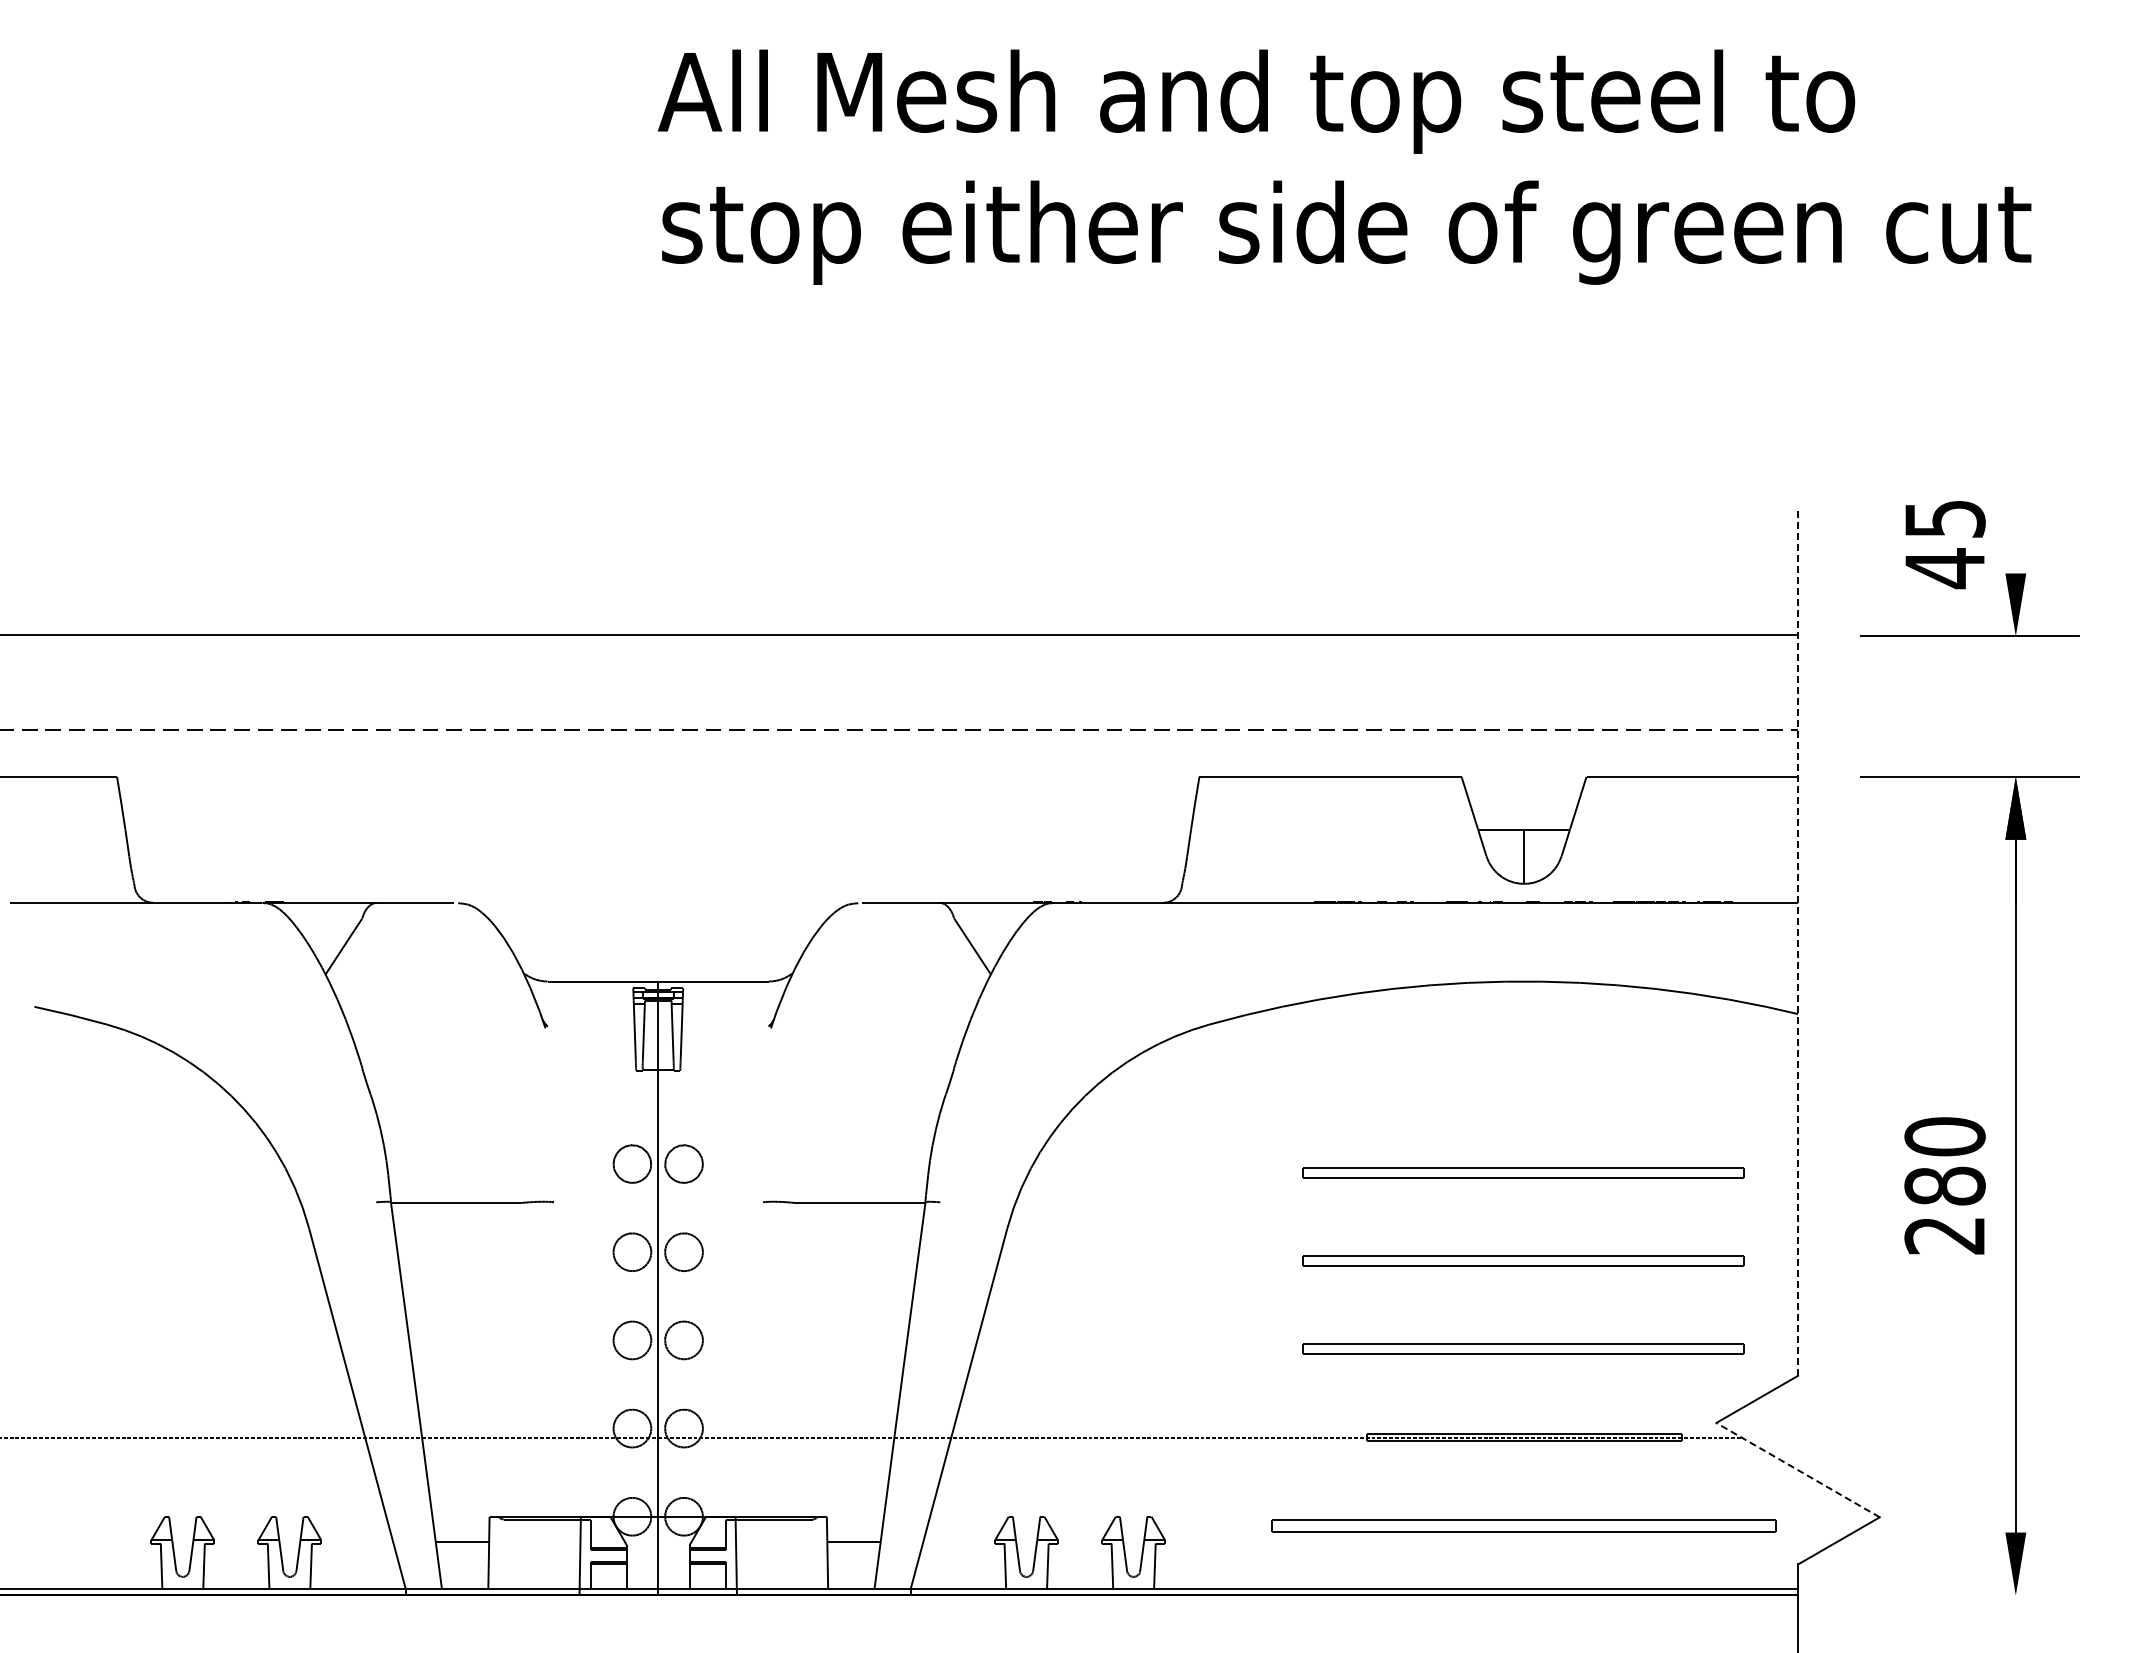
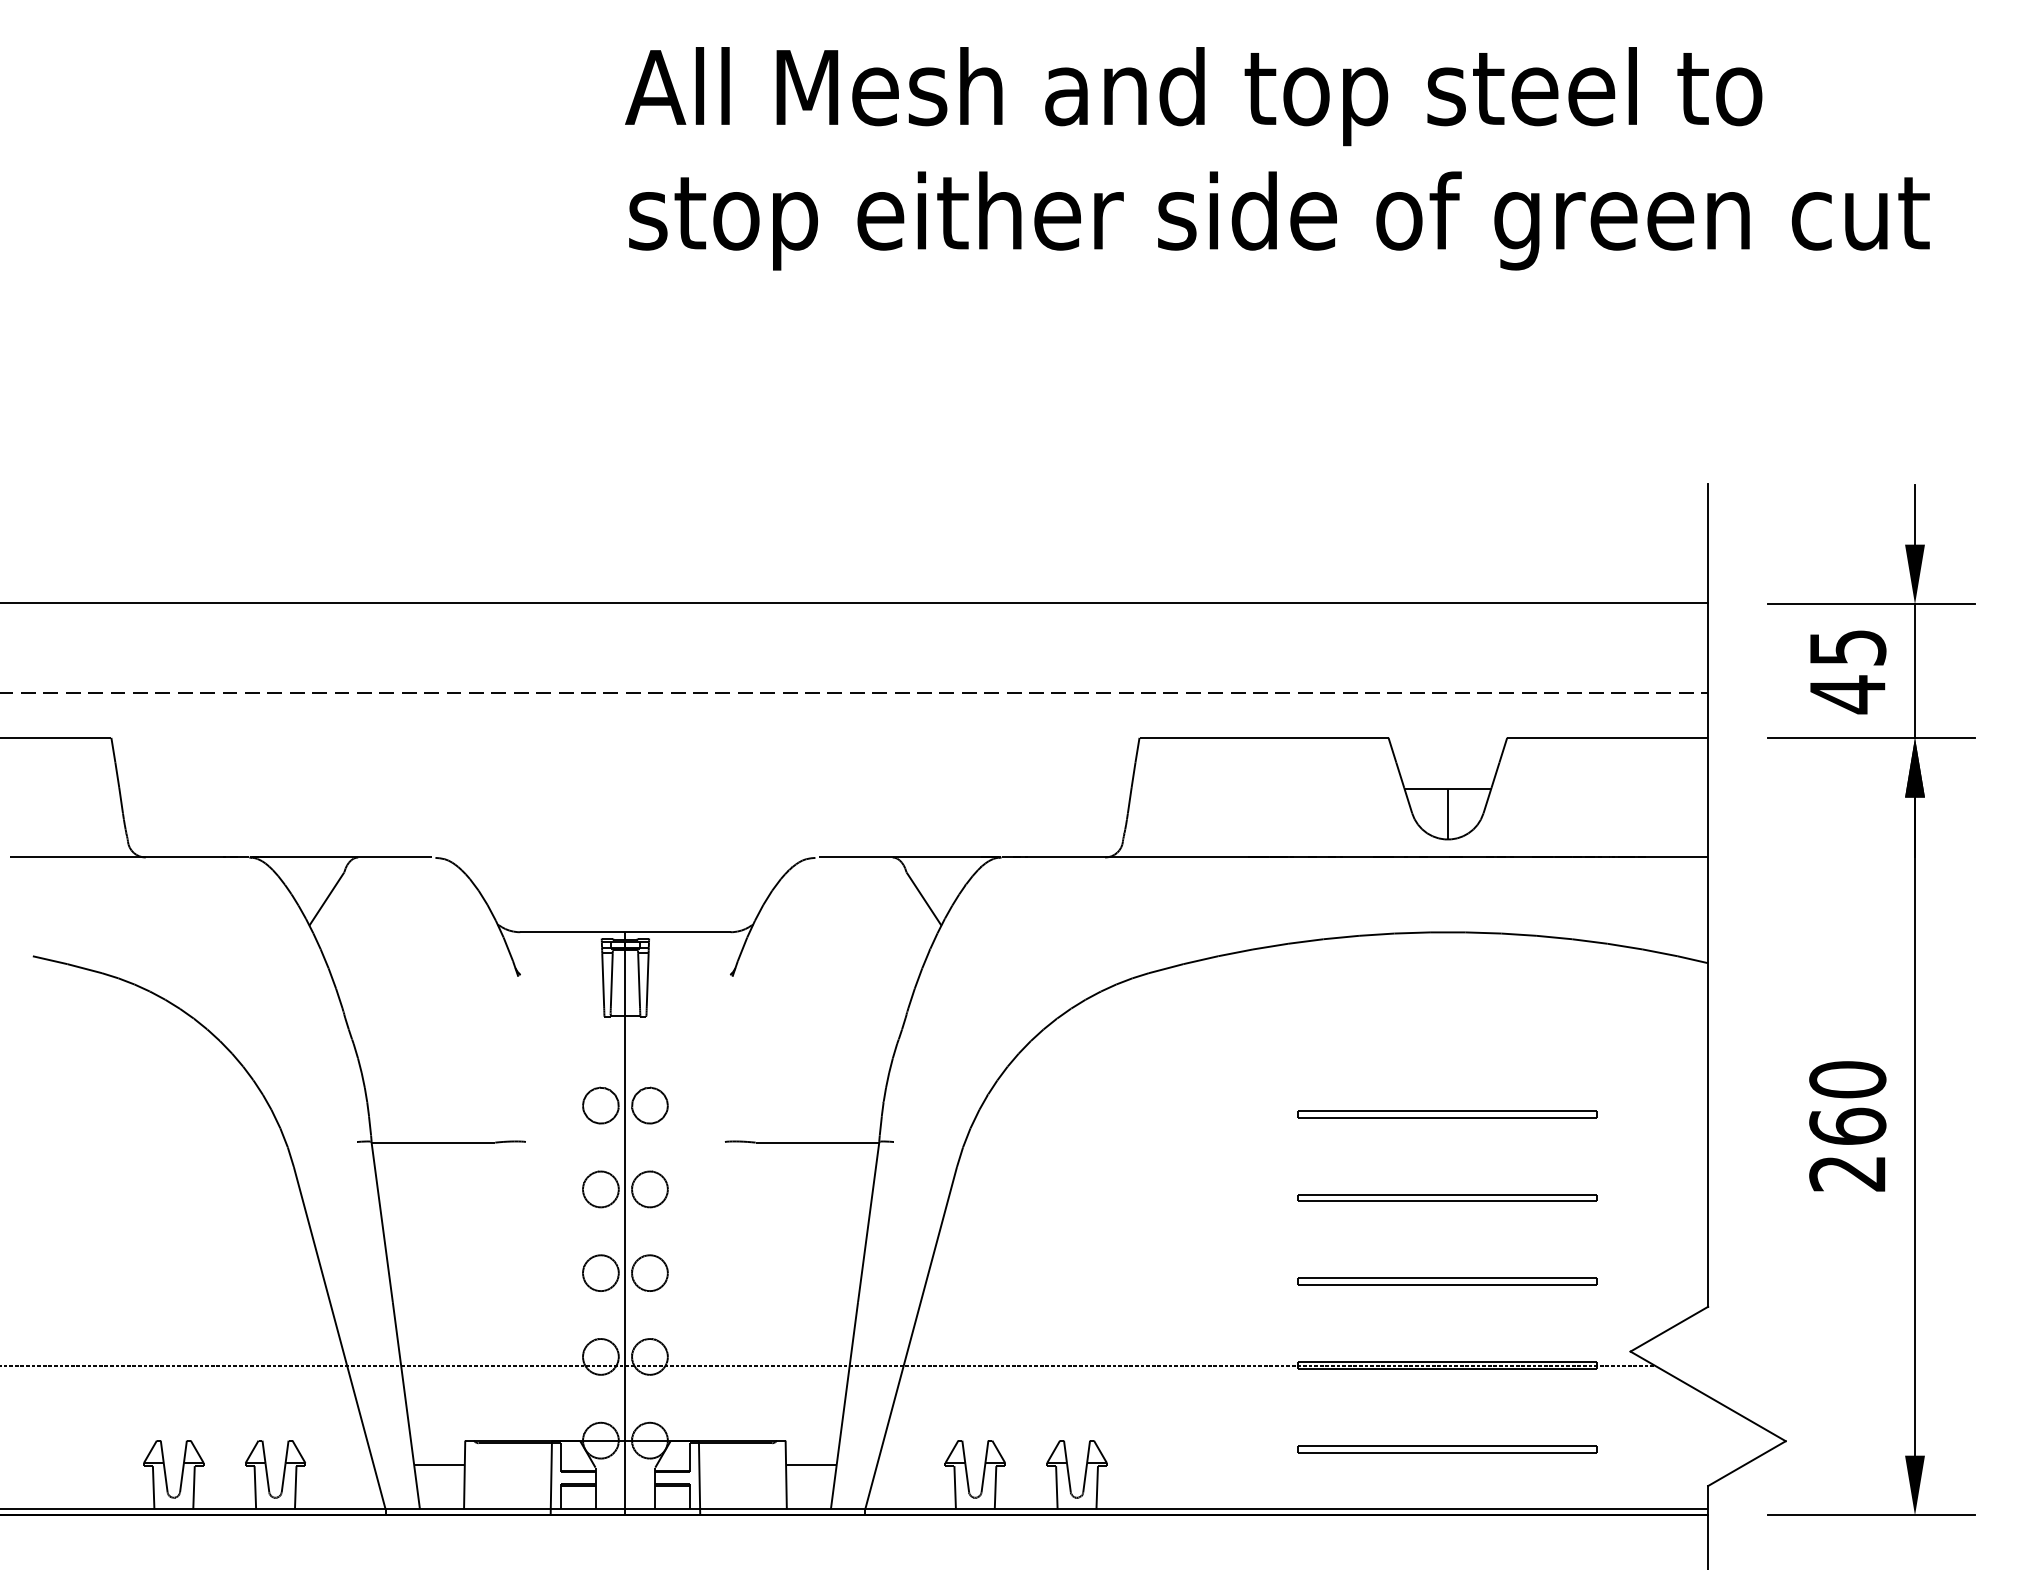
line: (2015, 541) -> (1914, 514), added
text: (1945, 545) -> (1848, 672), moved
line: (2015, 706) -> (1914, 671), added
line: (1798, 942) -> (1708, 895), dashed -> solid
part: (1524, 1173) -> (1448, 1114), size x0.71
text: (1944, 1185) -> (1847, 1126), 280 -> 260
part: (1524, 1261) -> (1448, 1198), size x0.71
part: (1524, 1349) -> (1448, 1281), size x0.71
line: (1797, 1469) -> (1707, 1395), dashed -> solid
part: (1524, 1525) -> (1448, 1448), size x0.62
line: (1969, 1595) -> (1871, 1515), added

